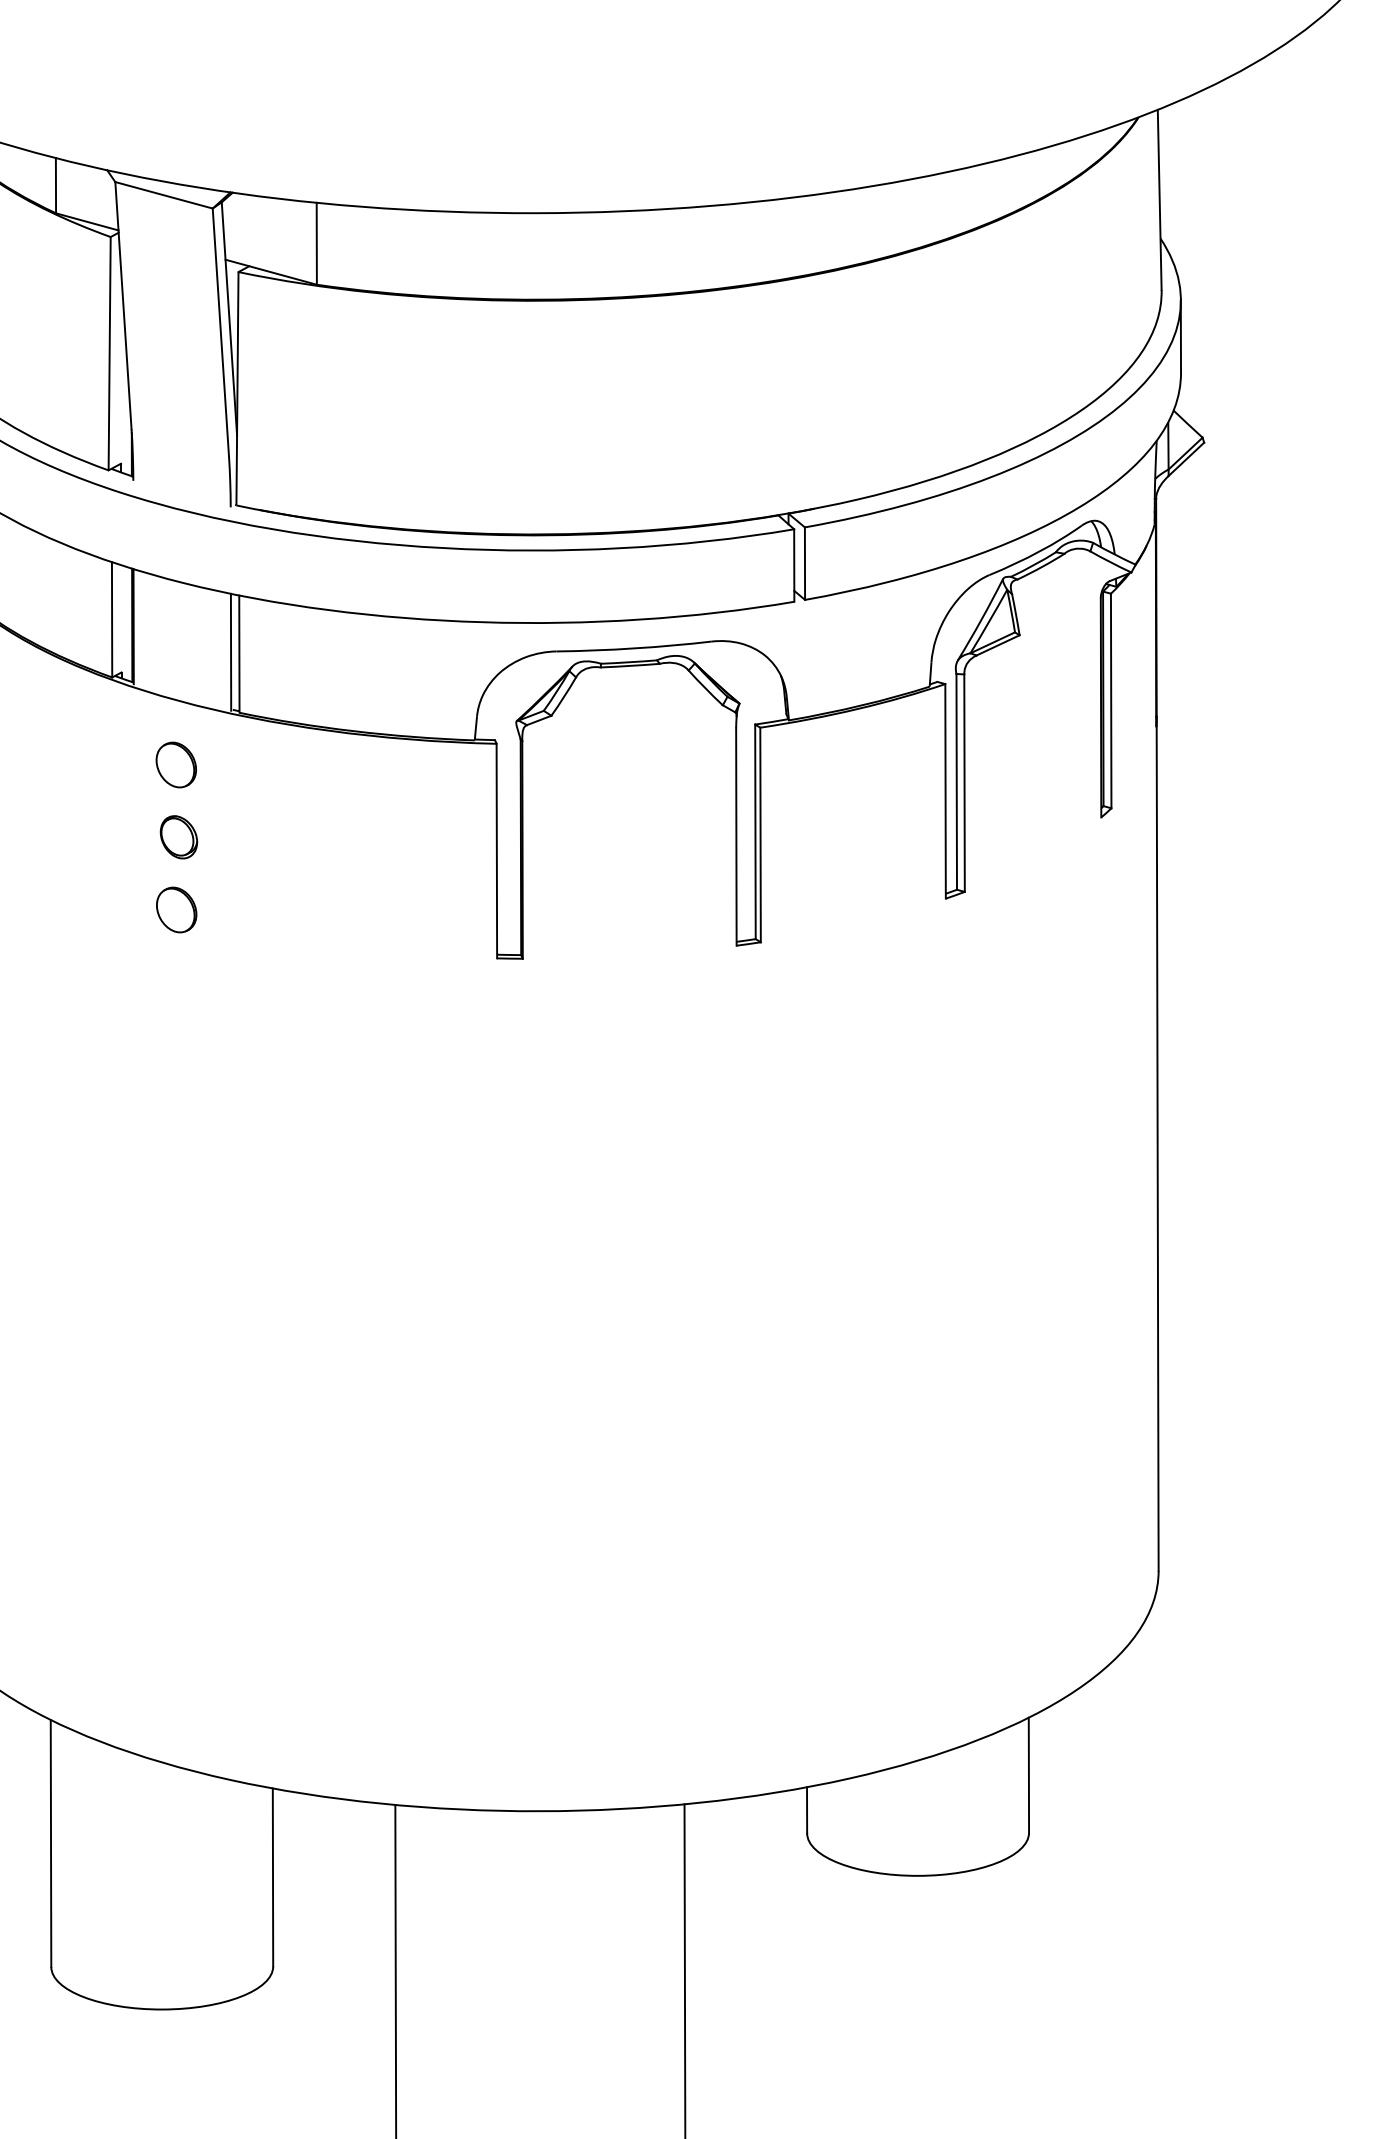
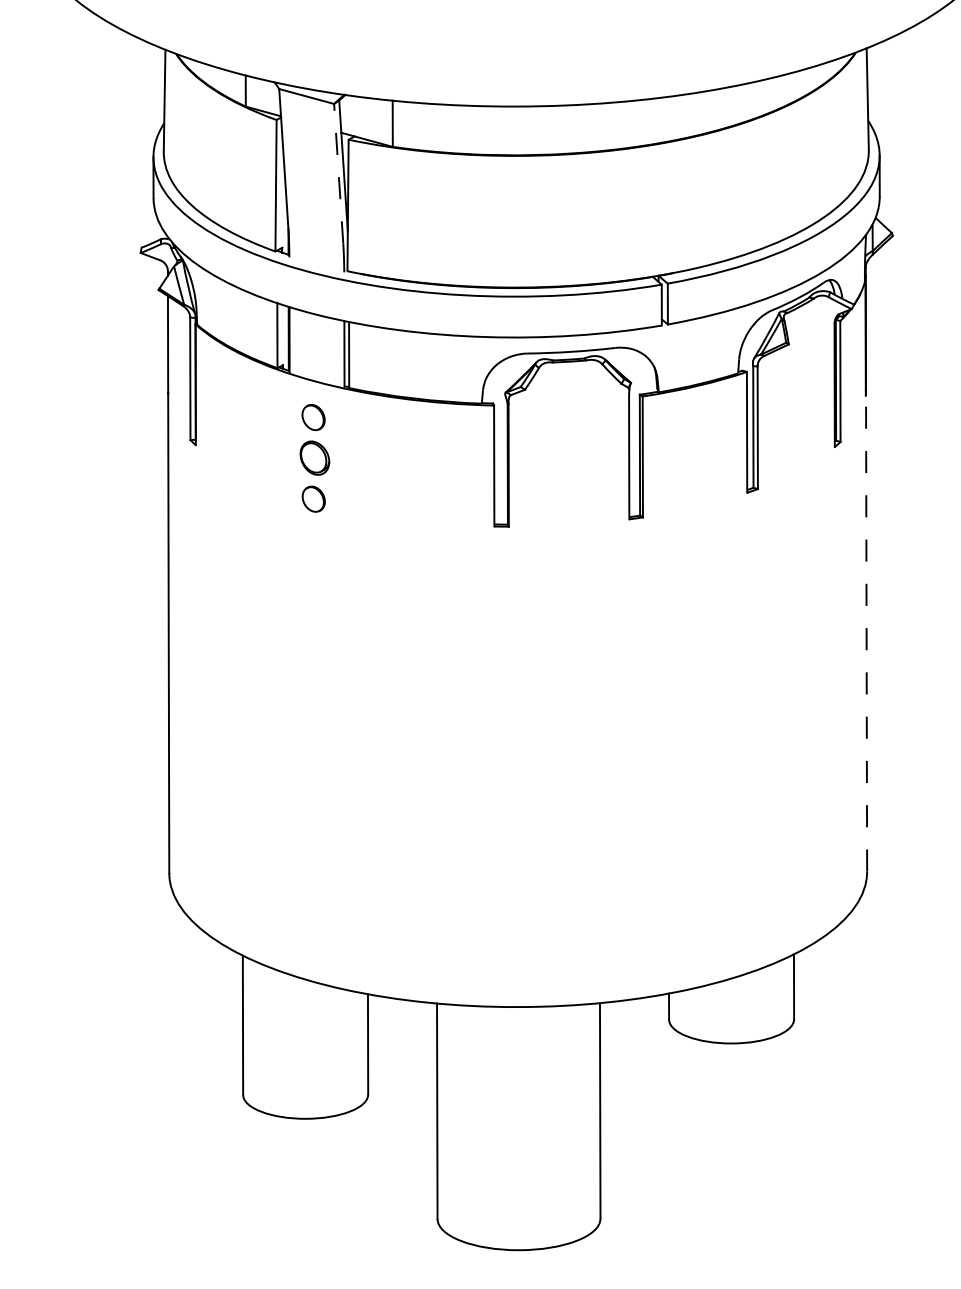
line: (220, 331) -> (338, 173), solid -> dashed
part: (179, 837) -> (315, 458), size x1.4
line: (1157, 1142) -> (866, 630), solid -> dashed

